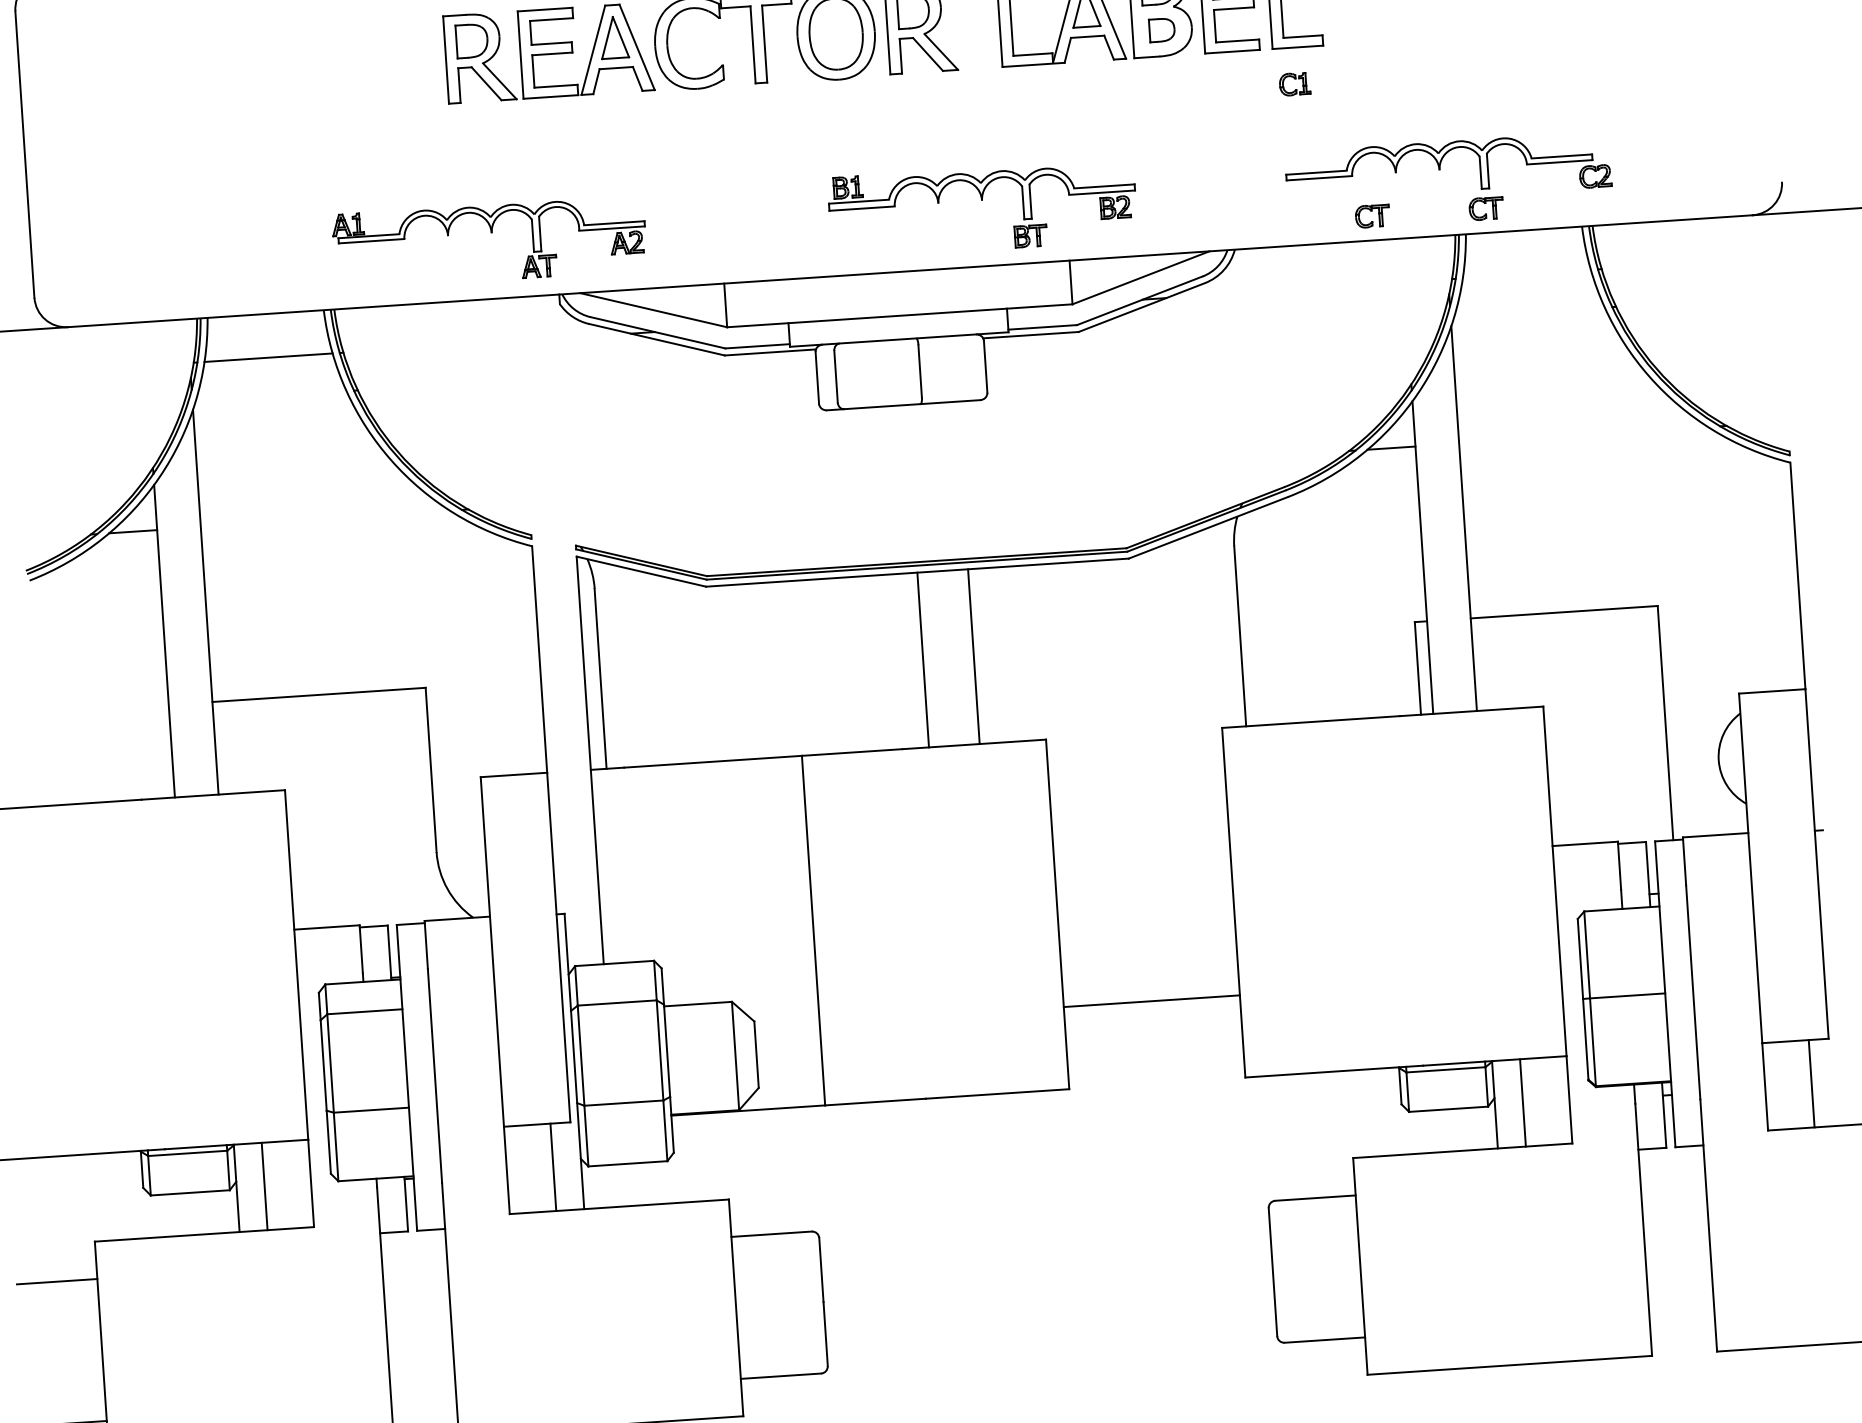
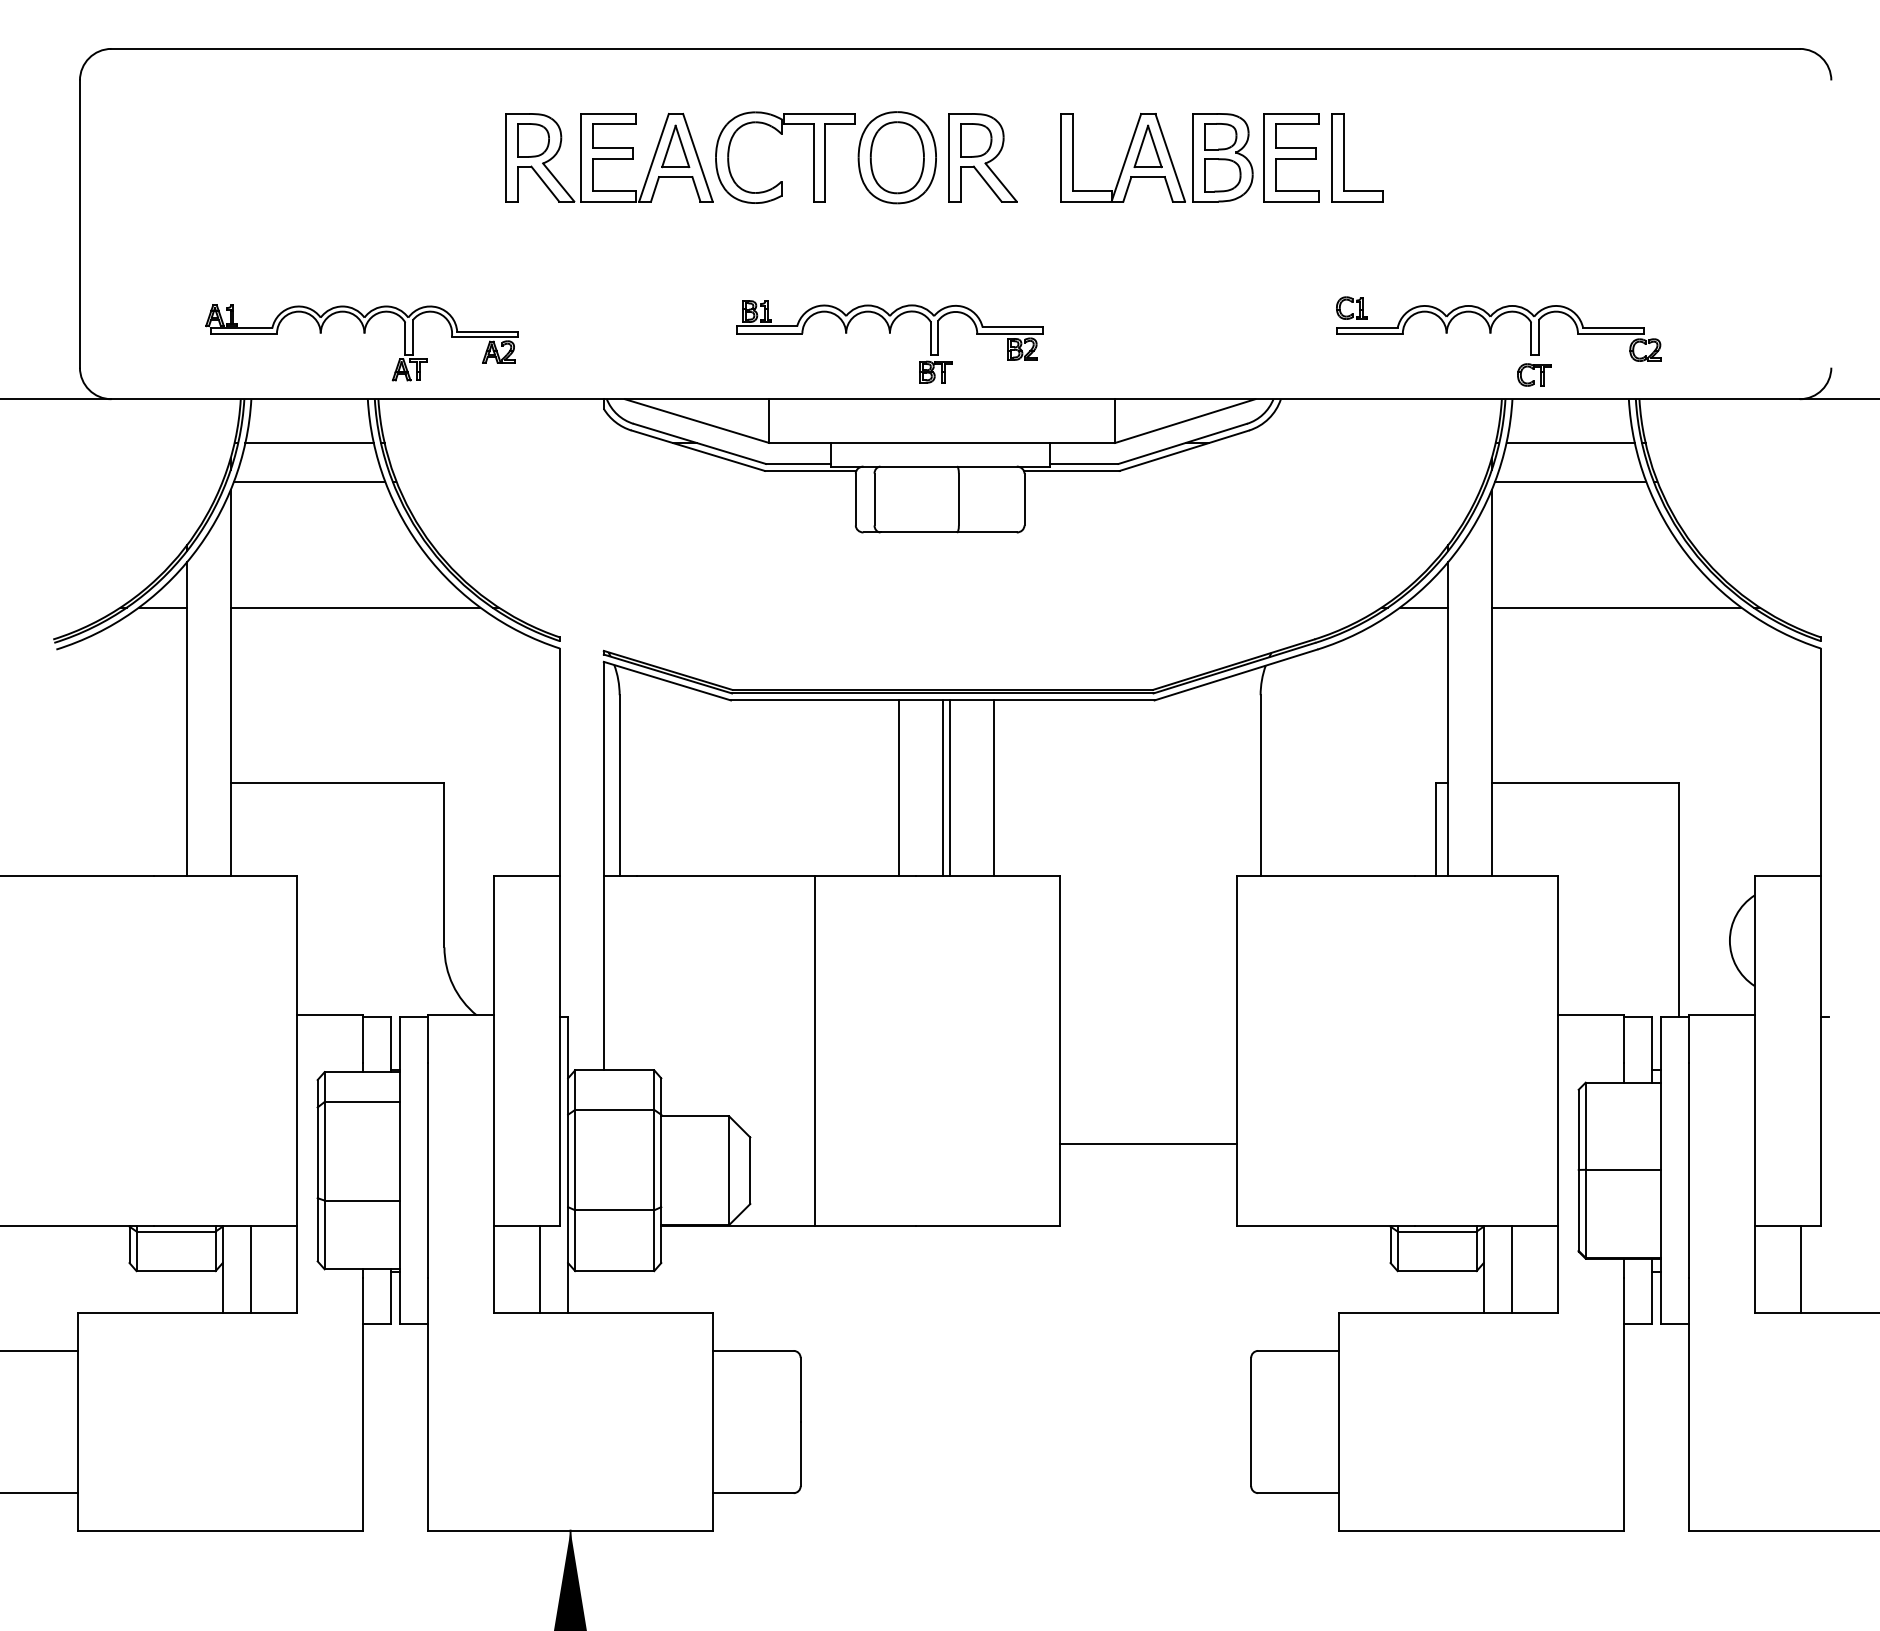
part: (1161, 30) -> (1222, 175), size x1.43
part: (1294, 83) -> (1351, 307), moved
part: (981, 200) -> (889, 333), moved
part: (1372, 215) -> (1420, 374), removed
part: (490, 233) -> (363, 333), moved
line: (1526, 273) -> (1570, 442), added
line: (1529, 312) -> (1570, 481), added
line: (271, 396) -> (309, 481), added
line: (1583, 435) -> (1616, 607), added
line: (325, 518) -> (355, 607), added
line: (929, 659) -> (949, 787), added
line: (879, 662) -> (898, 787), added

